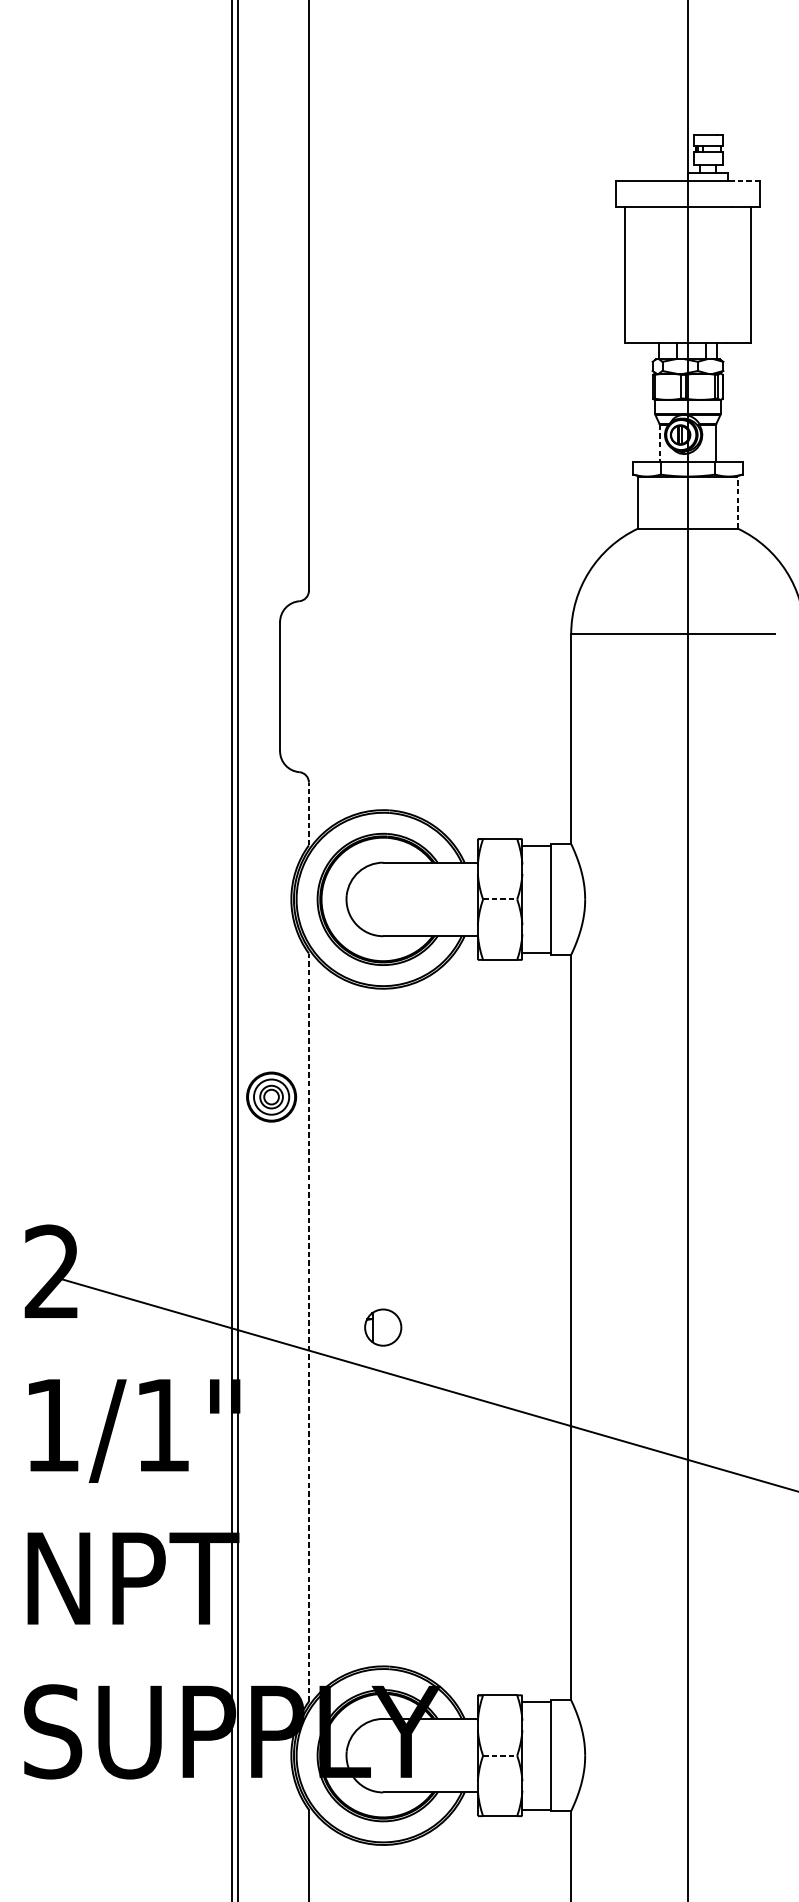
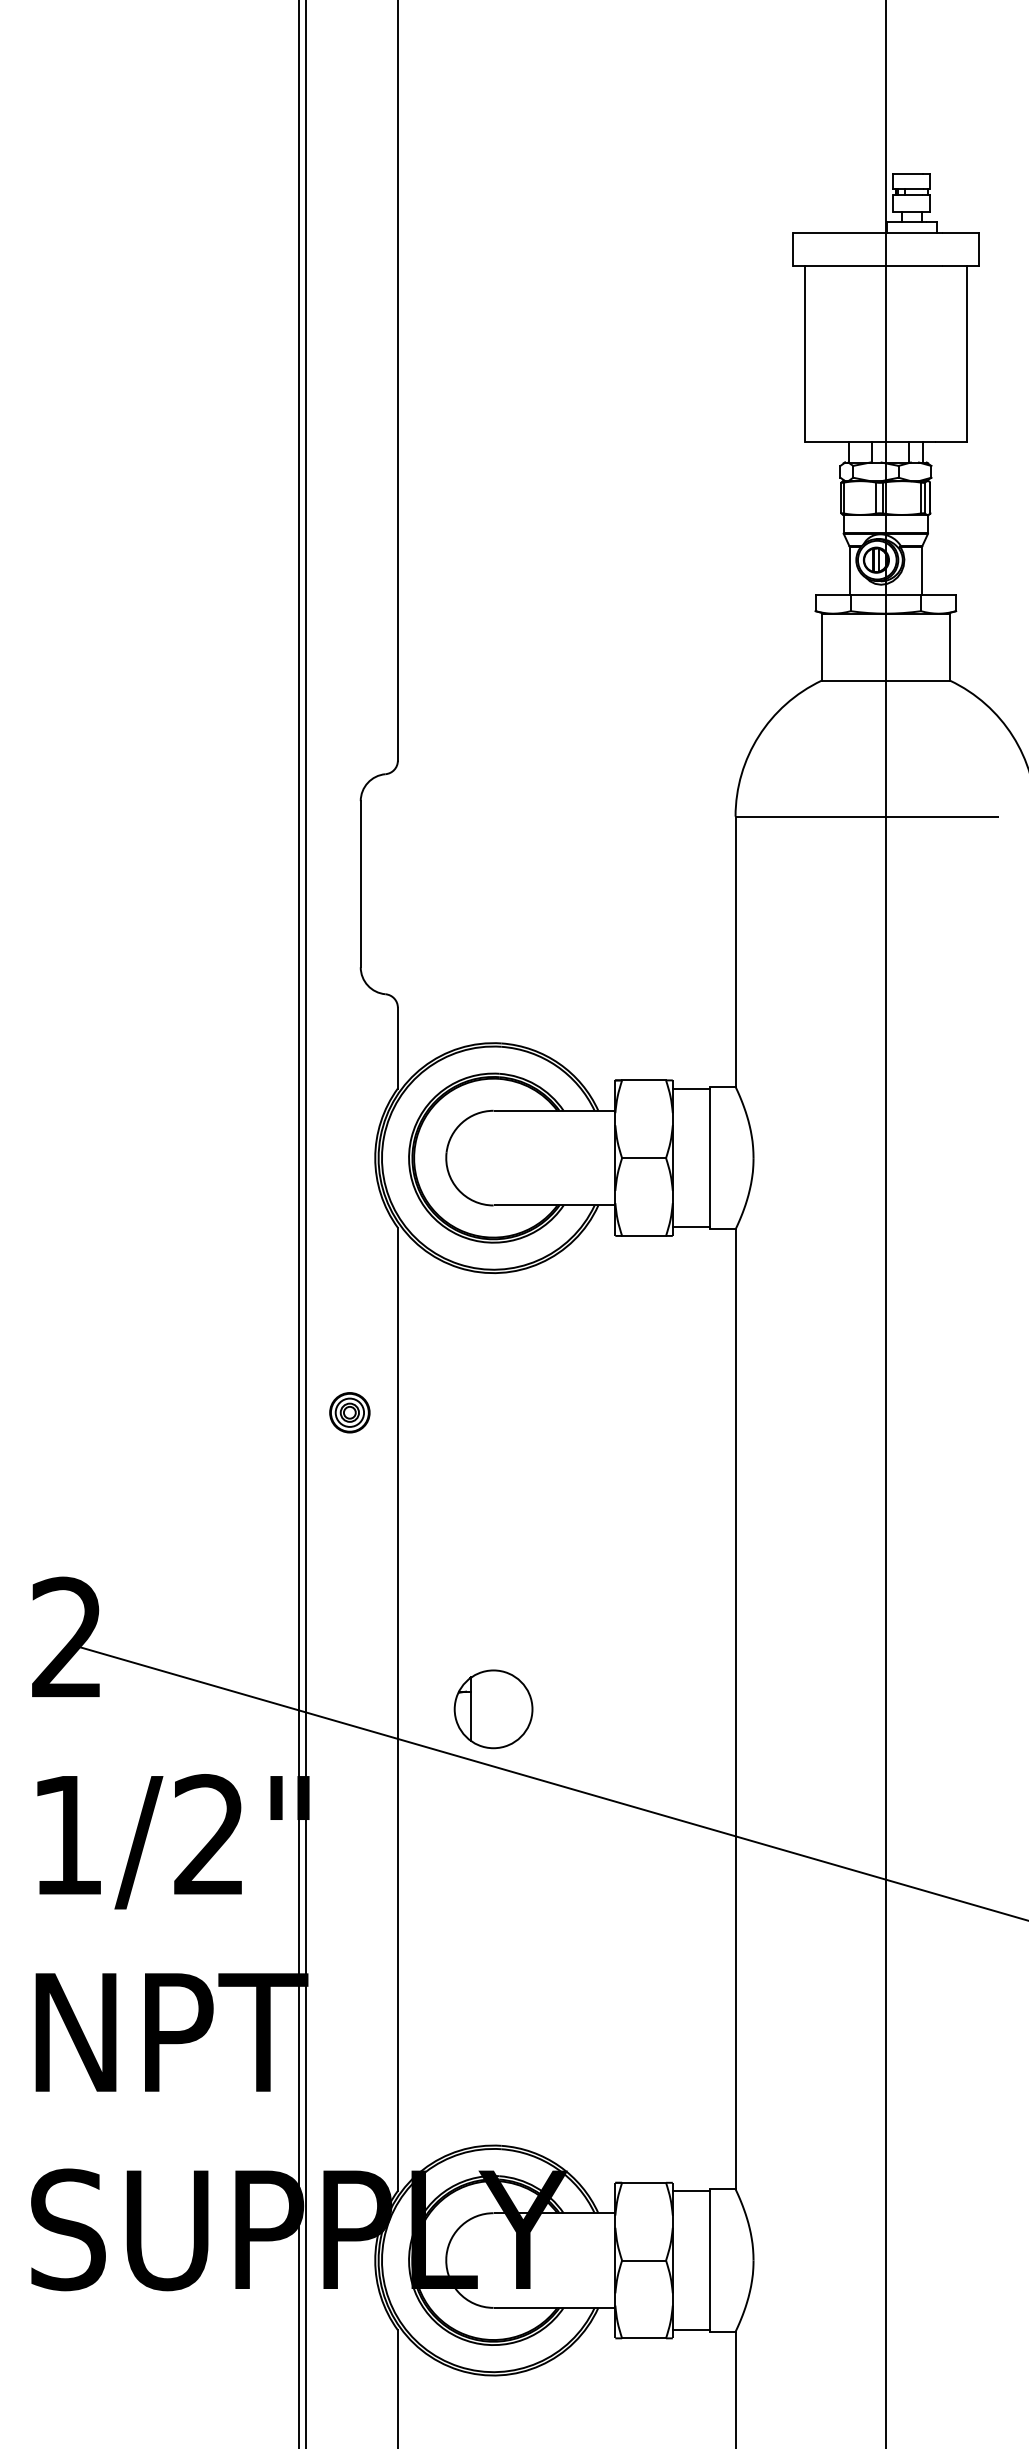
line: (745, 180) -> (960, 232), dashed -> solid
line: (659, 443) -> (849, 571), dashed -> solid
line: (738, 502) -> (950, 647), dashed -> solid
line: (308, 813) -> (397, 1047), dashed -> solid
line: (500, 899) -> (644, 1158), dashed -> solid
part: (271, 1097) -> (349, 1412), size x0.62
line: (308, 1327) -> (397, 1709), dashed -> solid
part: (383, 1327) -> (493, 1709), size x1.67
text: (161, 1424) -> (208, 1834), 1/1" -> 1/2"
line: (500, 1755) -> (644, 2260), dashed -> solid

